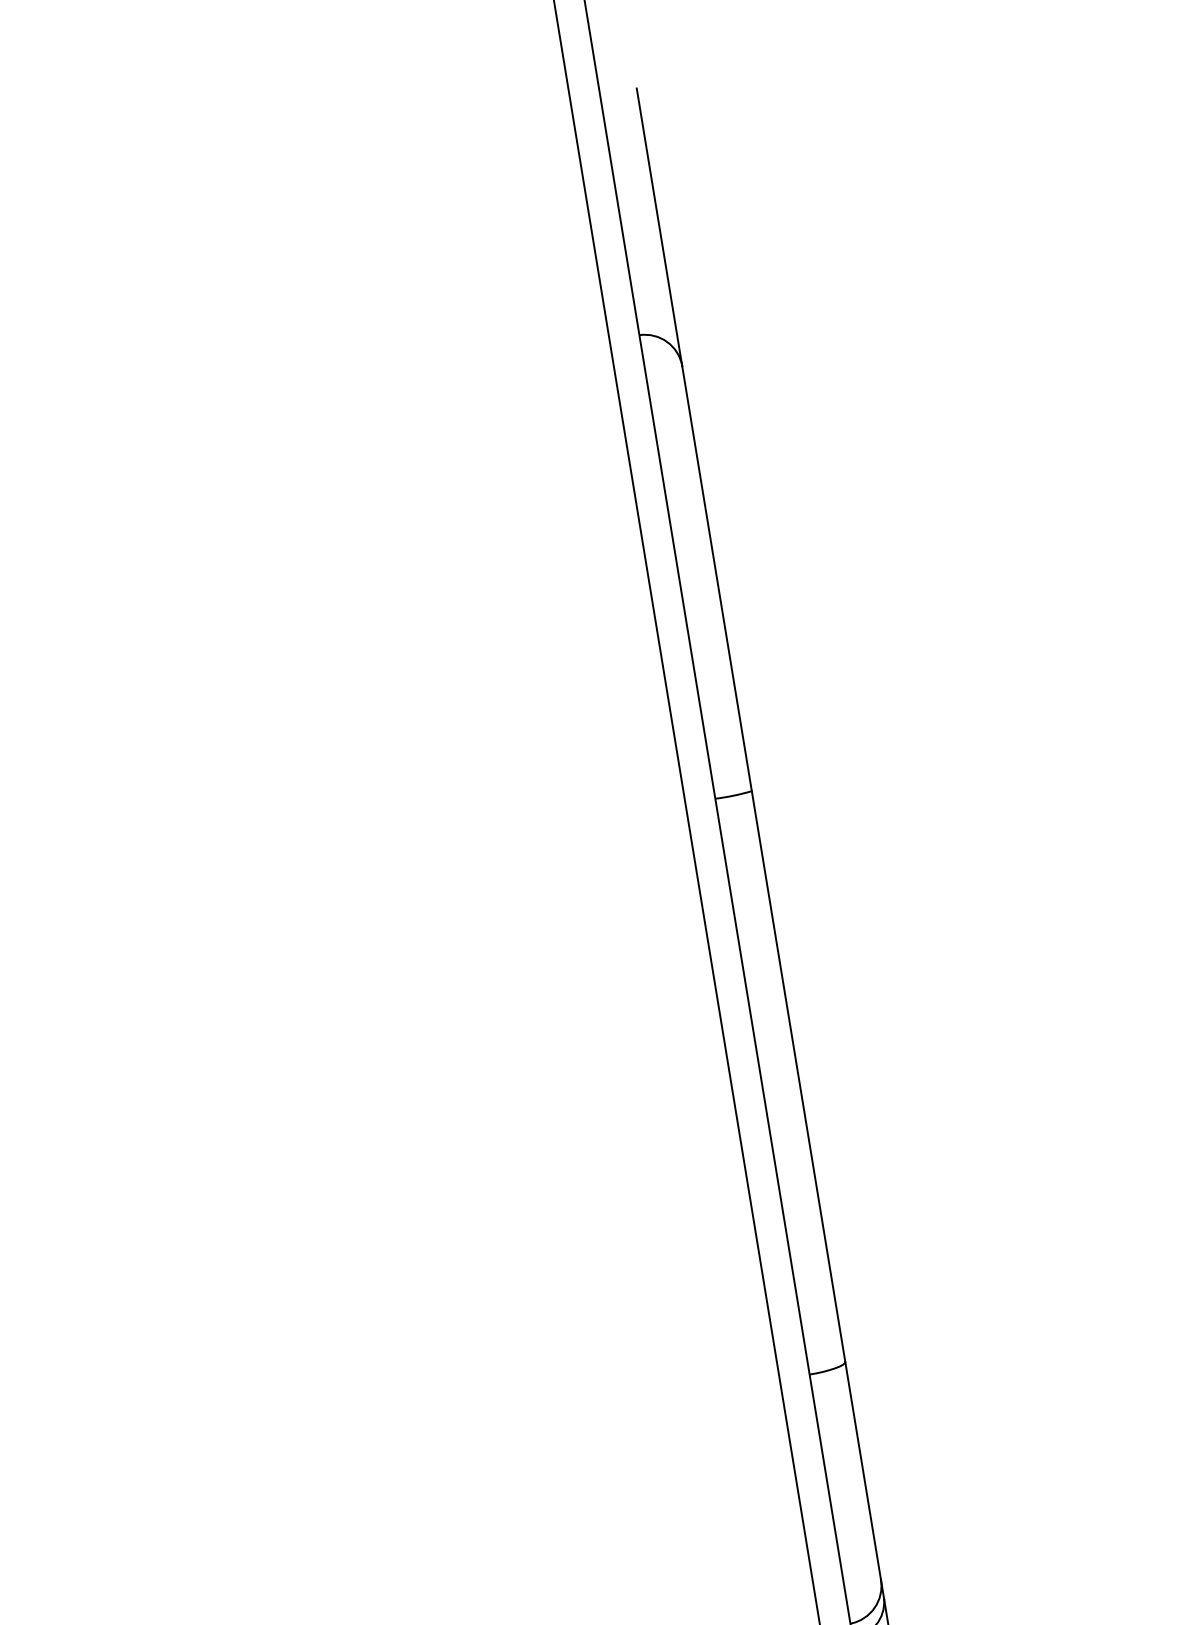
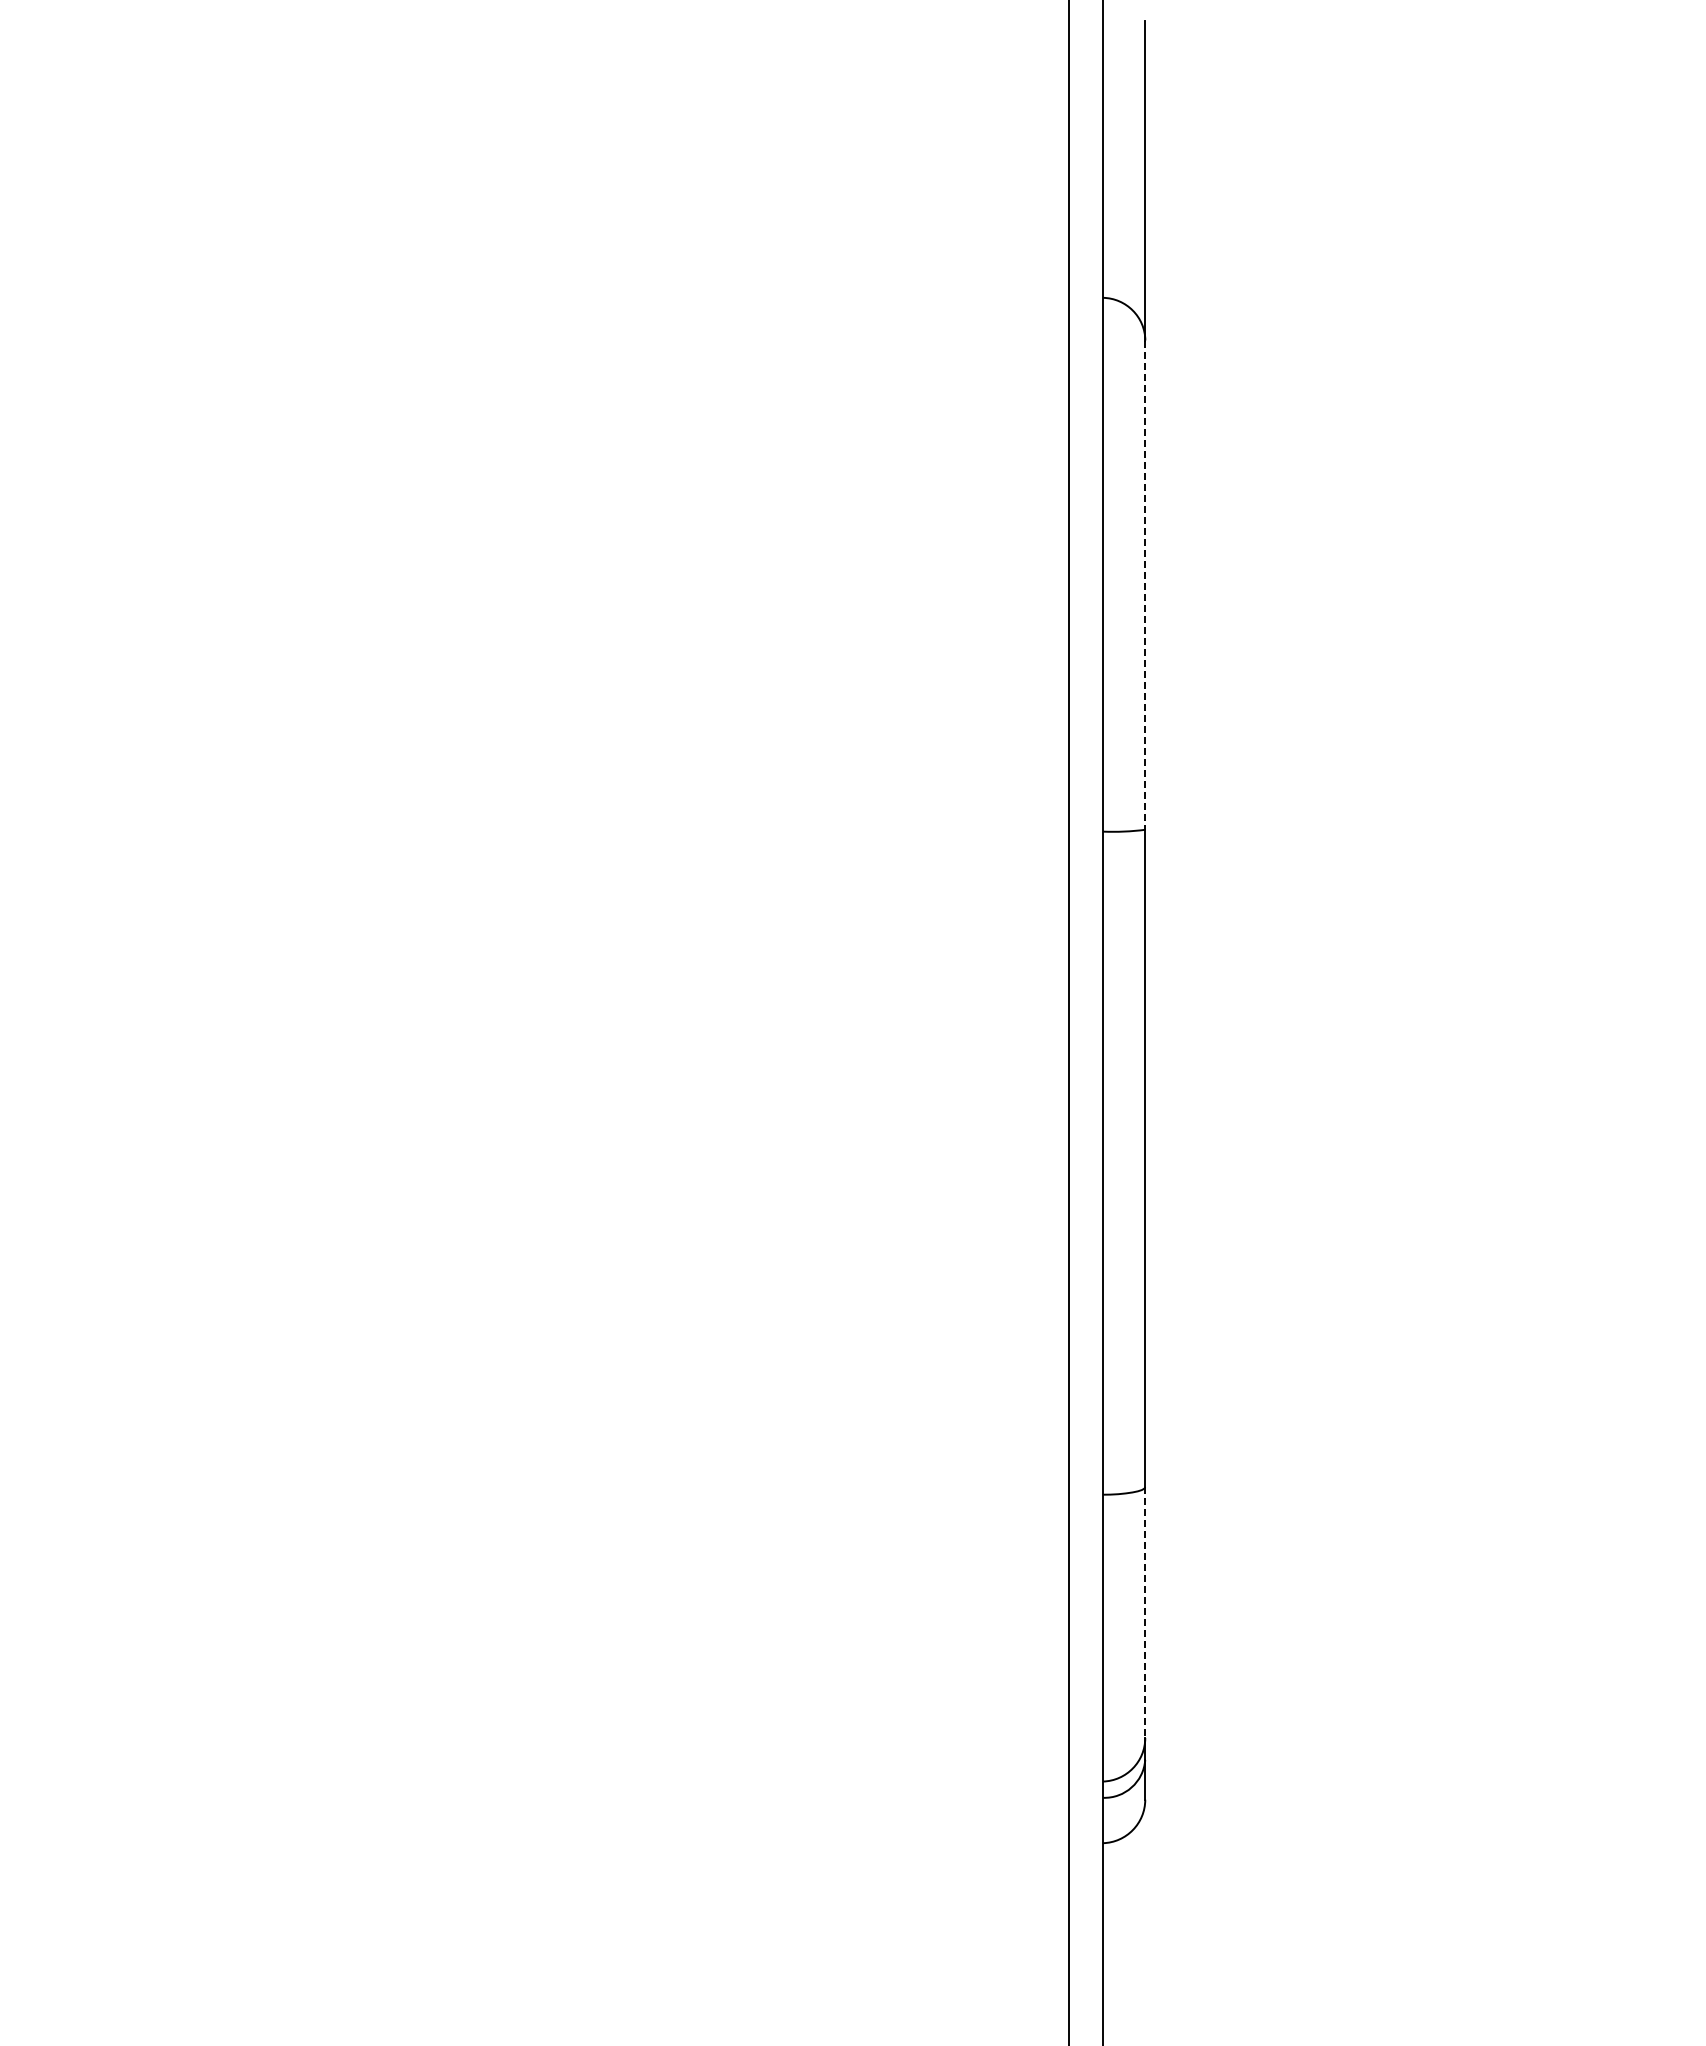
line: (717, 578) -> (1145, 585), solid -> dashed
line: (863, 1471) -> (1145, 1613), solid -> dashed

